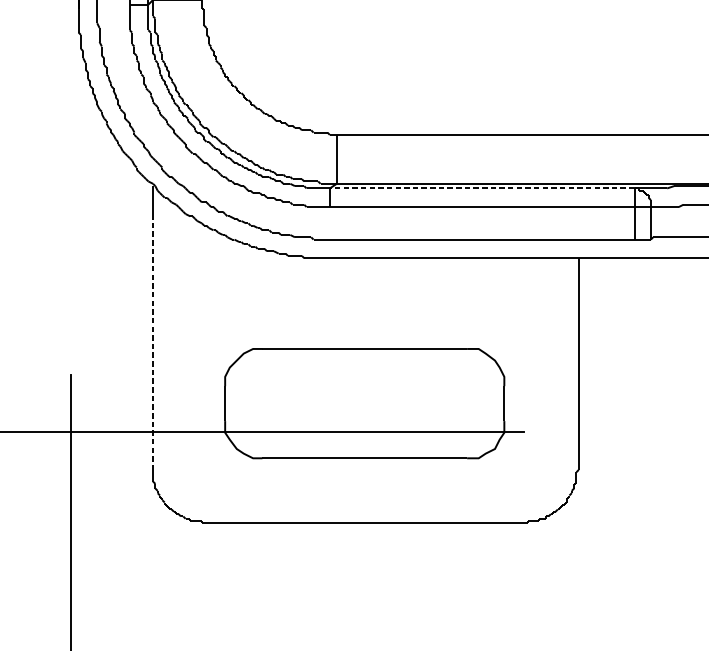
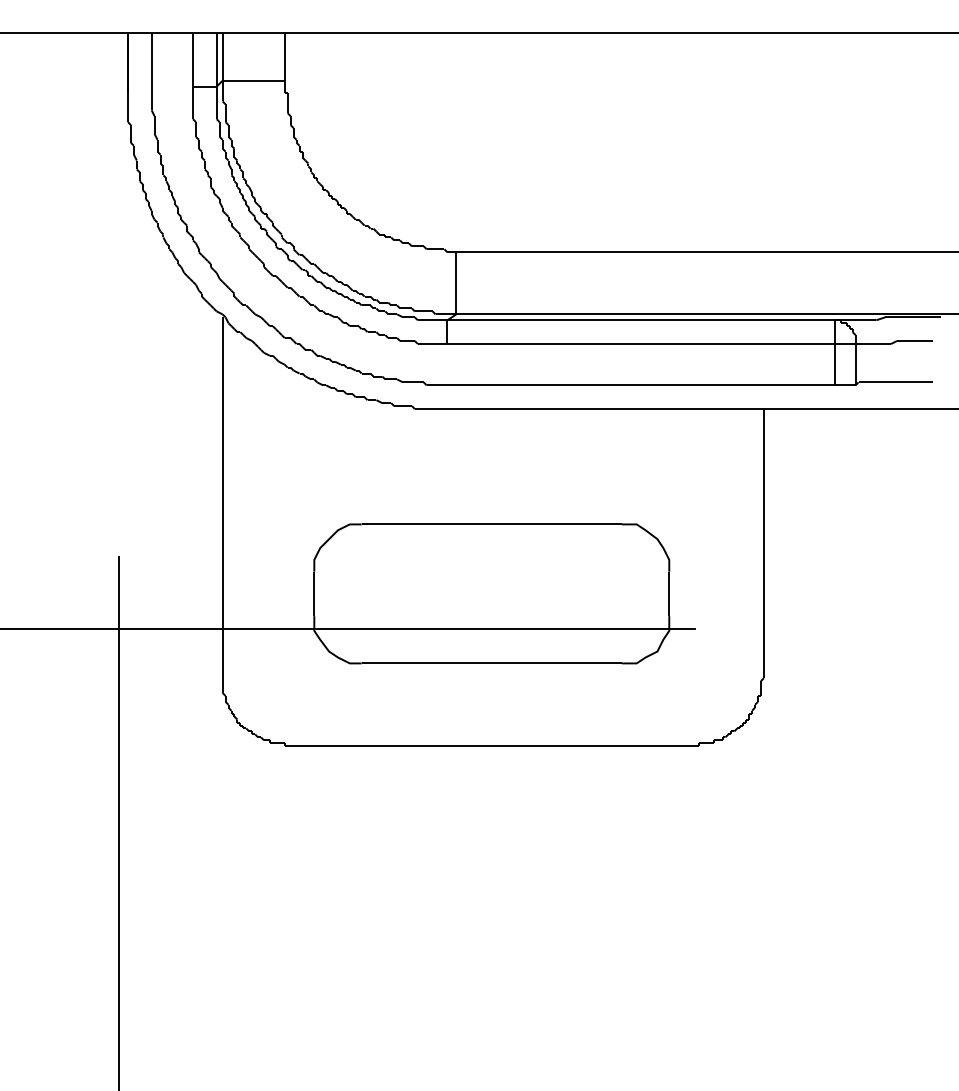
line: (482, 188) -> (641, 320), dashed -> solid
line: (152, 341) -> (222, 514), dashed -> solid

